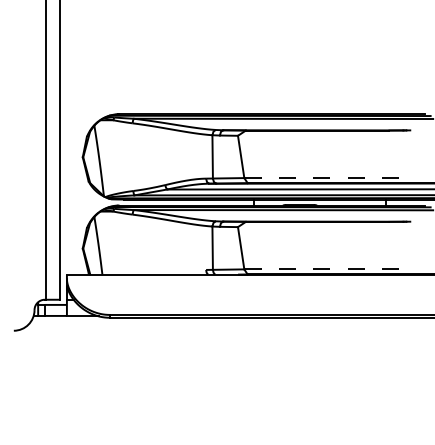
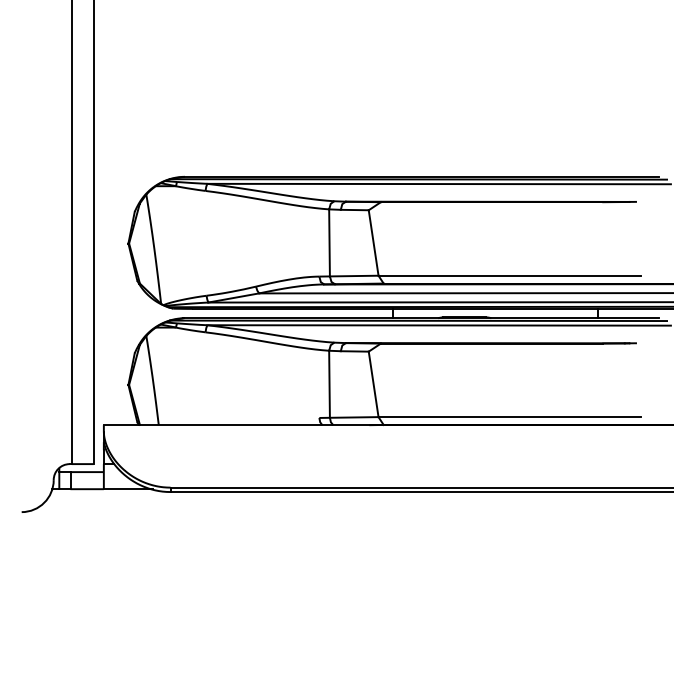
line: (328, 178) -> (508, 276), dashed -> solid
line: (328, 269) -> (508, 417), dashed -> solid

